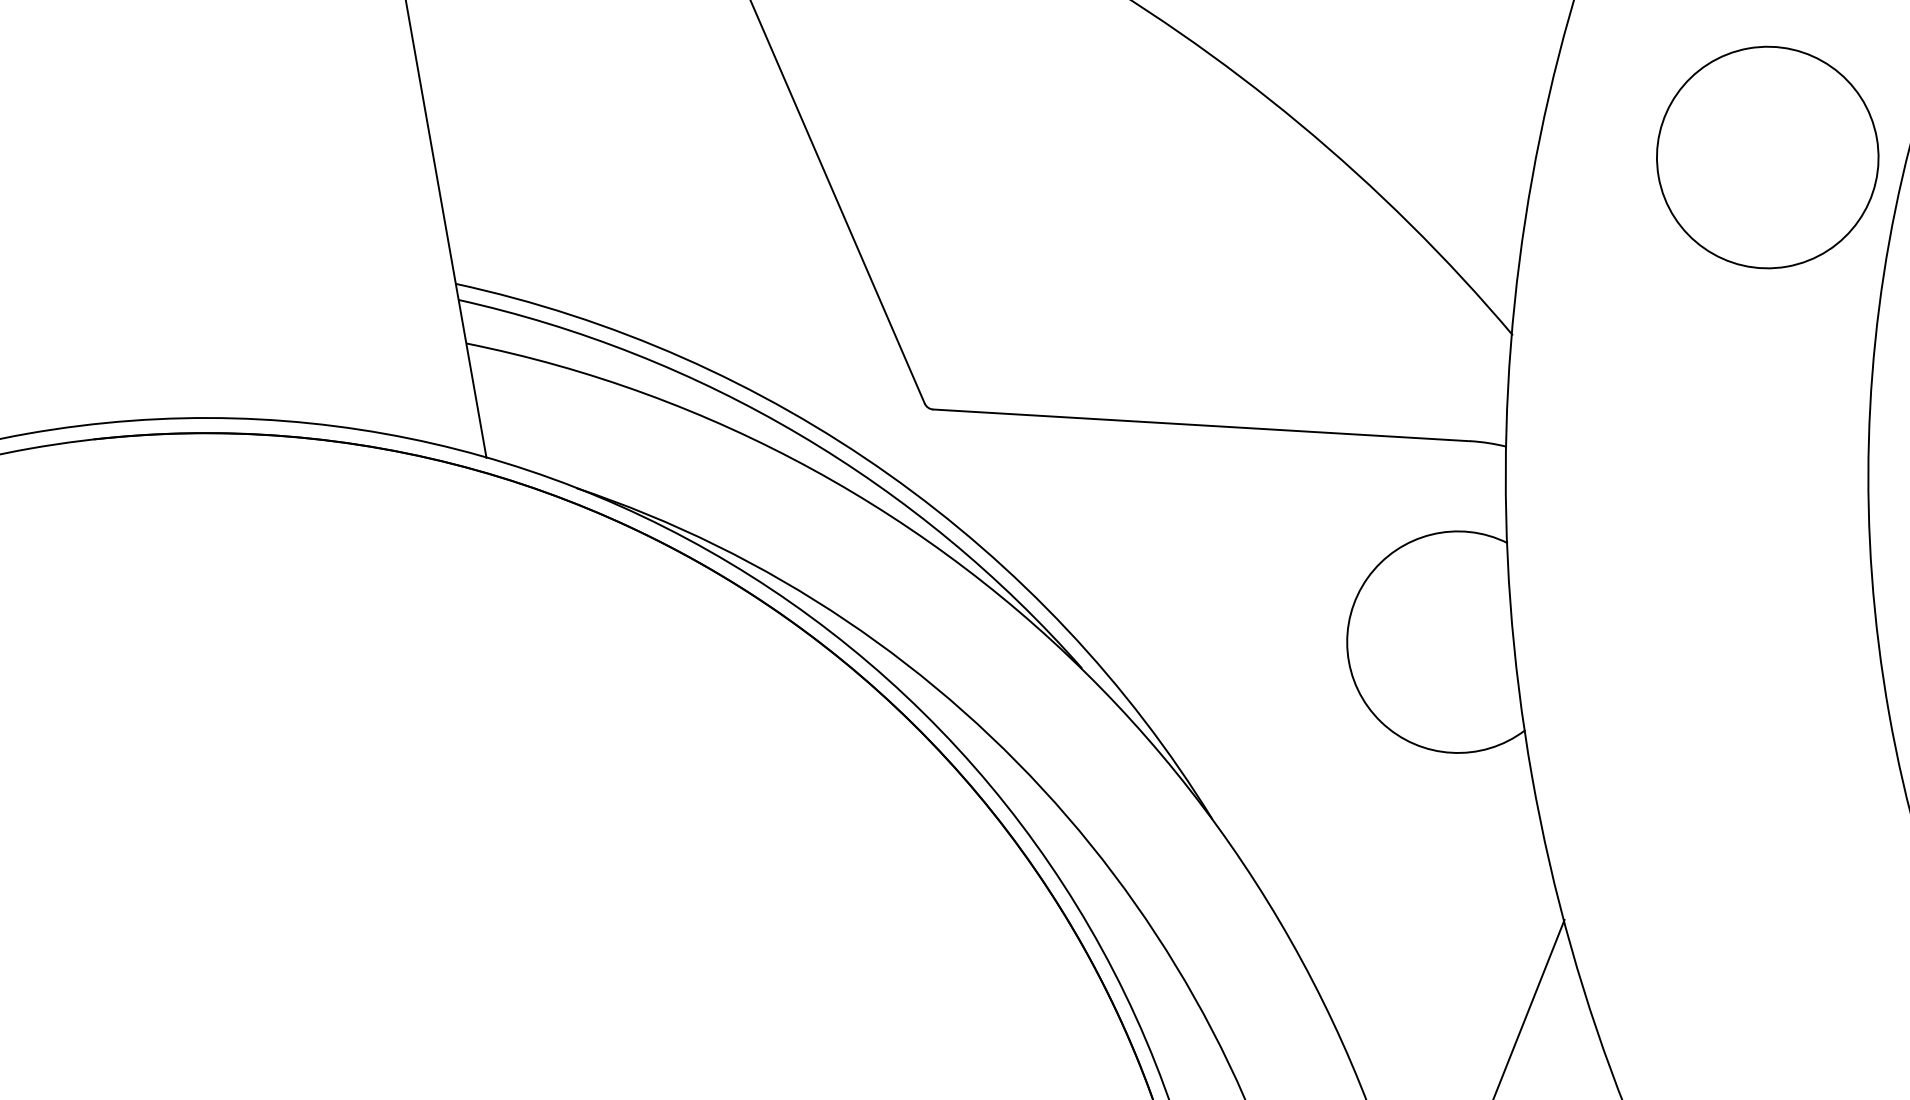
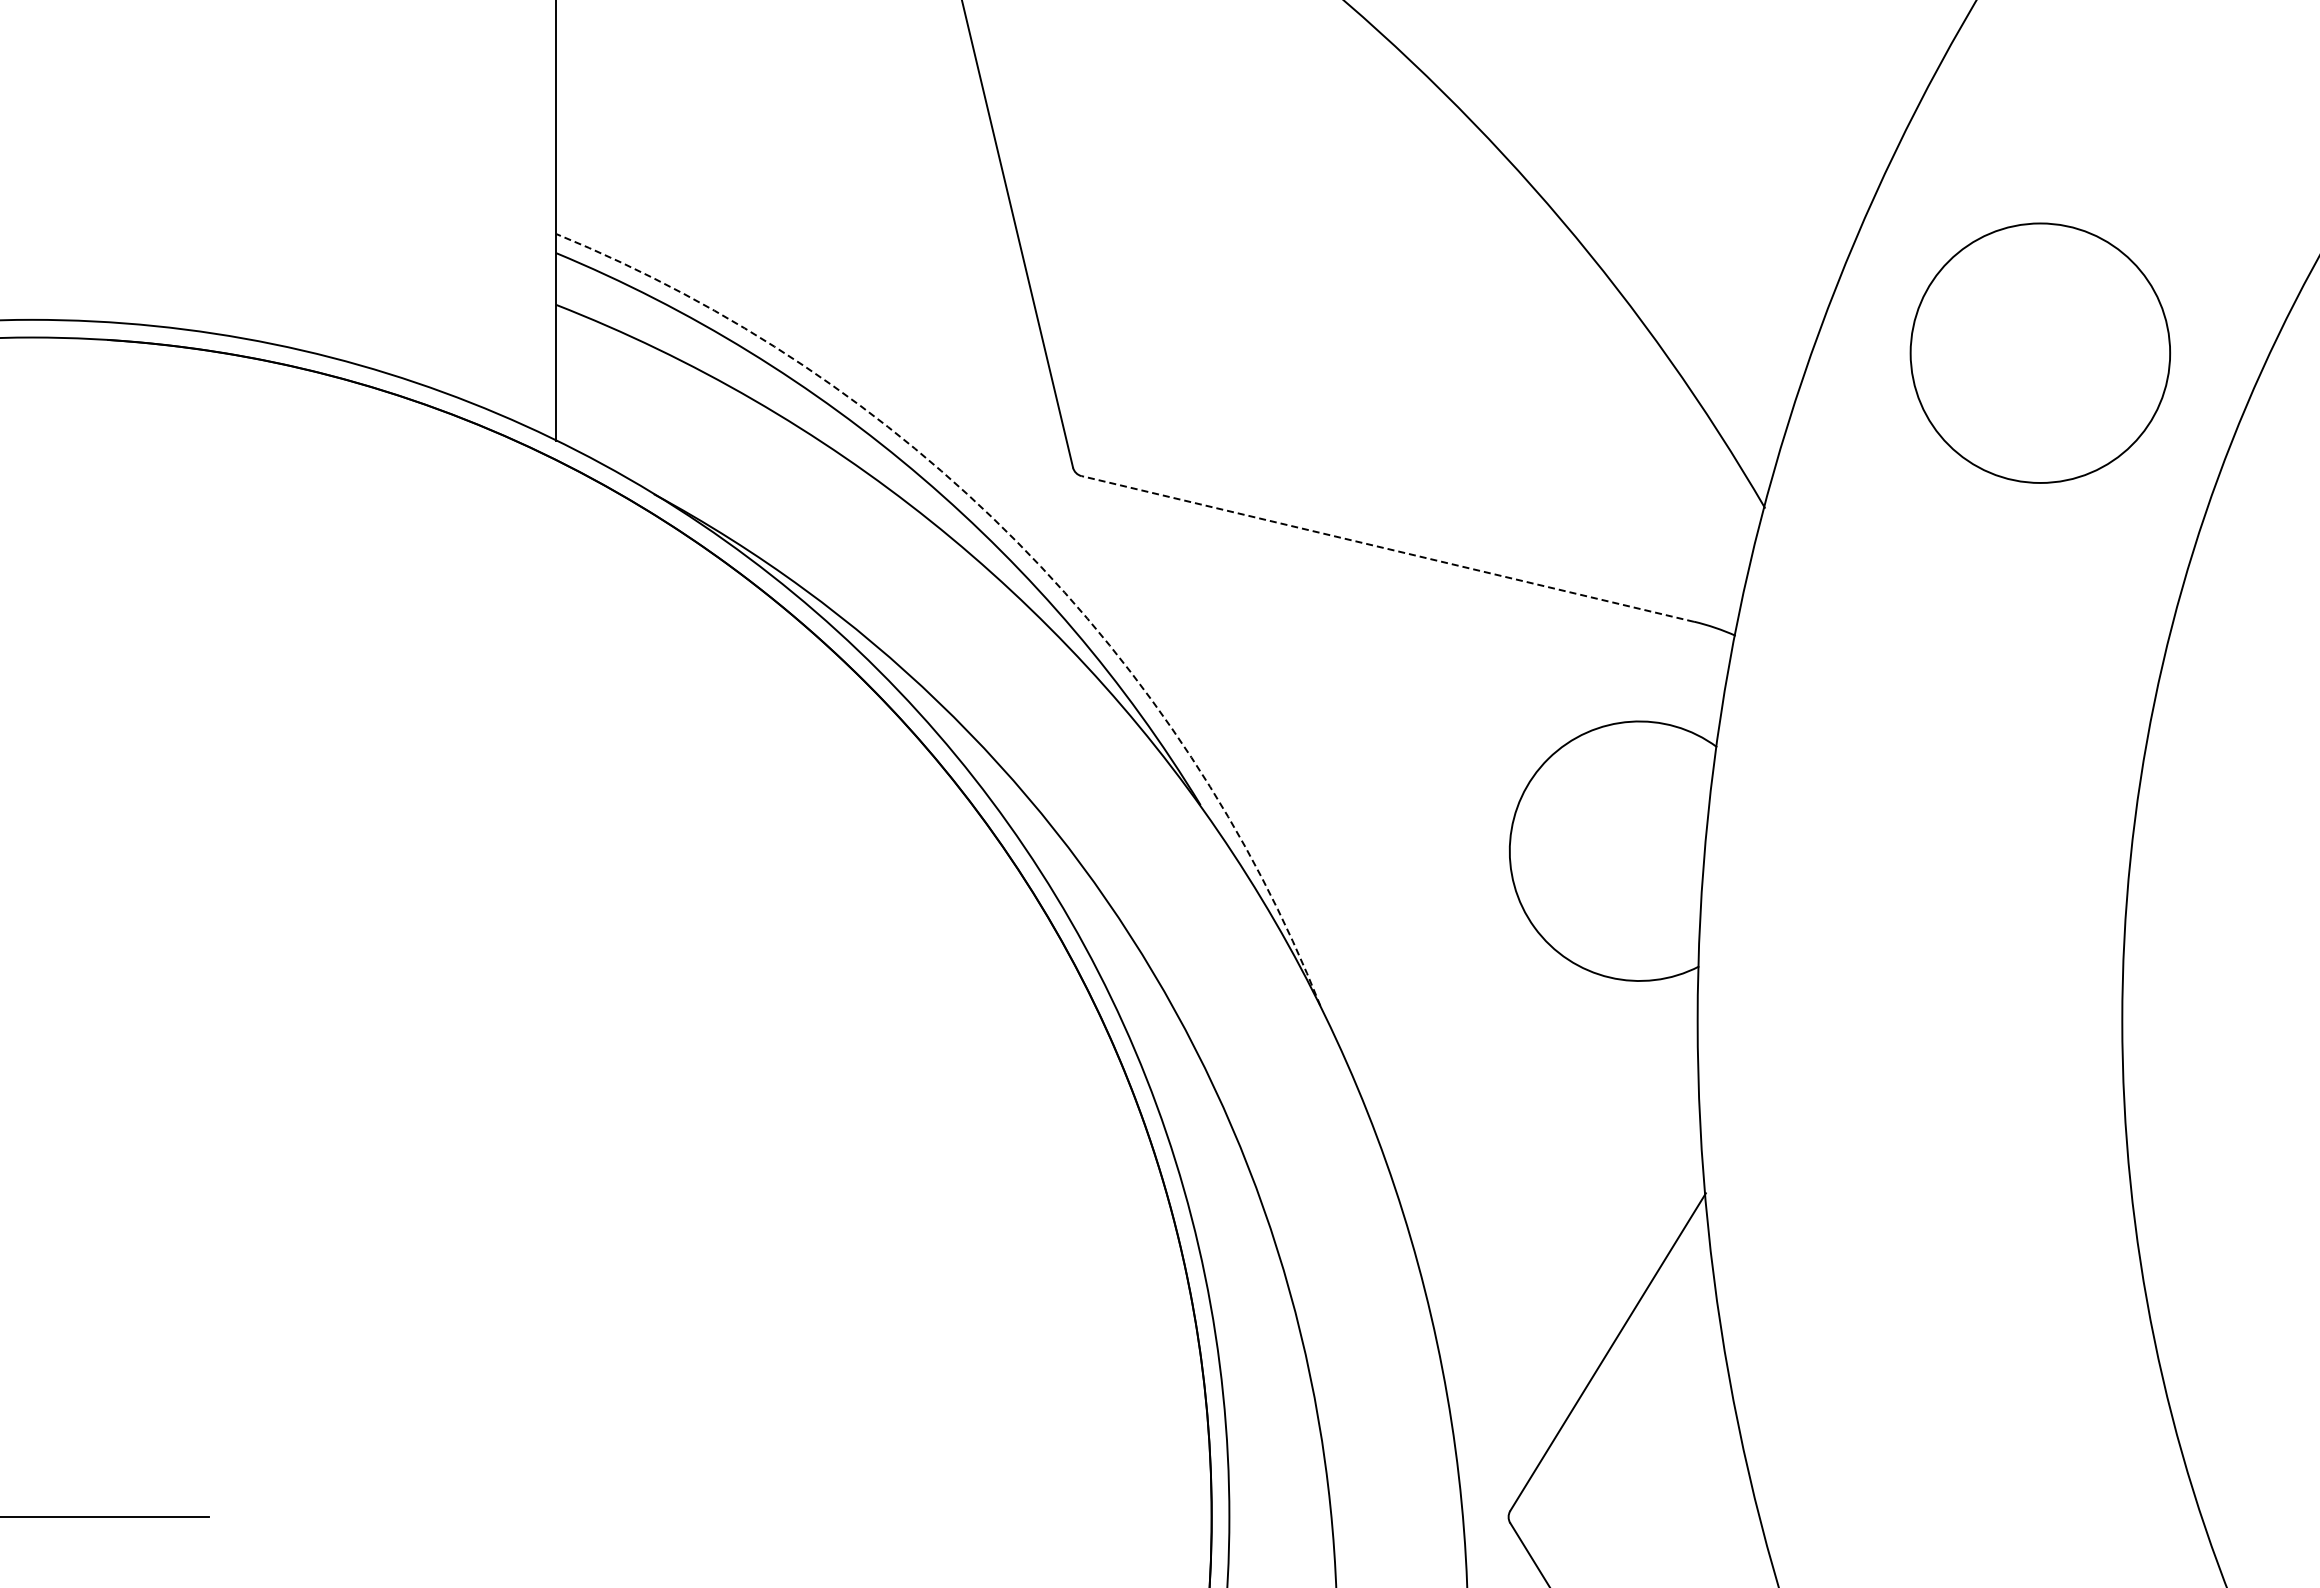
circle: (1767, 156) -> (2040, 352), moved
line: (1201, 425) -> (1387, 548), solid -> dashed
arc: (889, 474) -> (1017, 542), solid -> dashed

